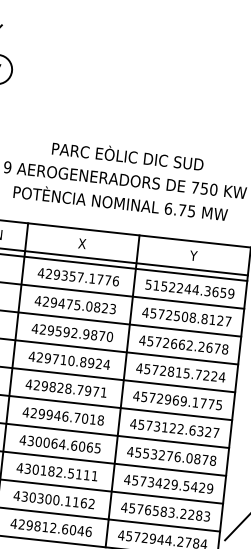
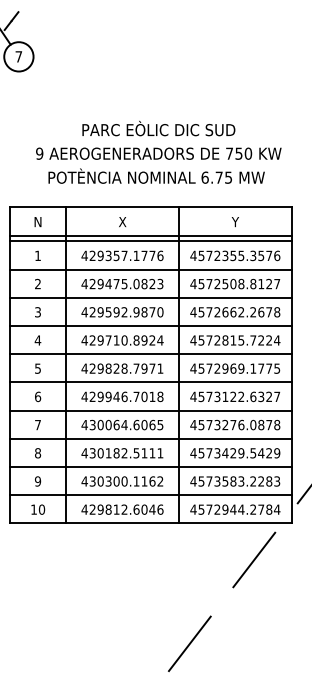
text: (190, 288) -> (235, 255), 5152244.3659 -> 4572355.3576
text: (146, 453) -> (209, 425), 4553276.0878 -> 4573276.0878
text: (148, 510) -> (217, 481), 4576583.2283 -> 4573583.2283

